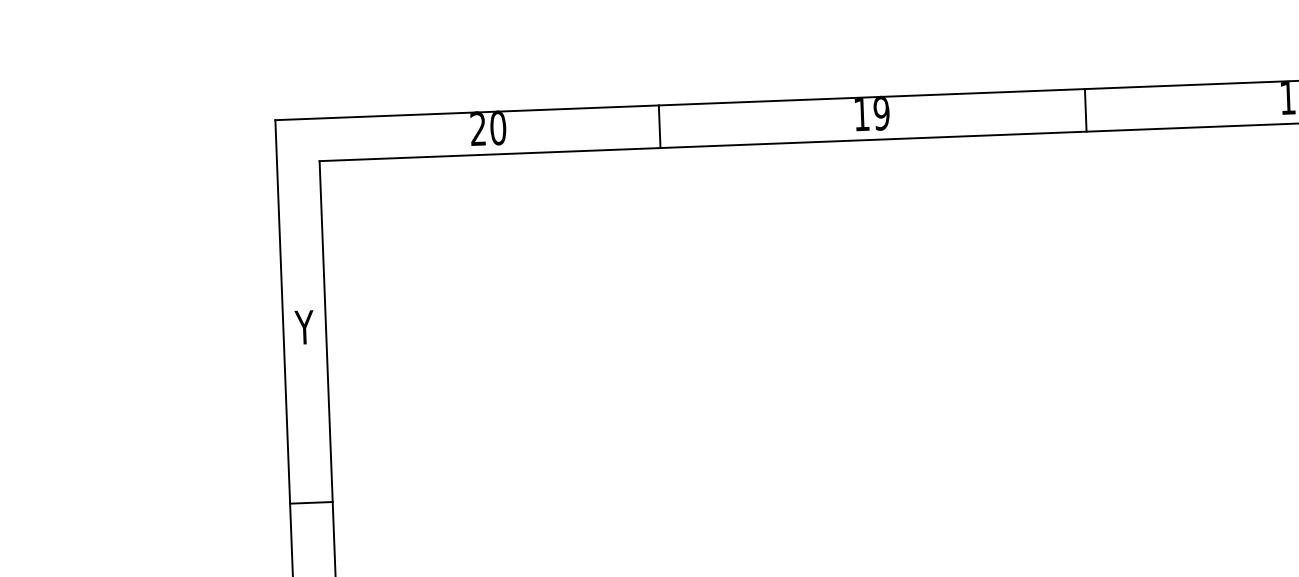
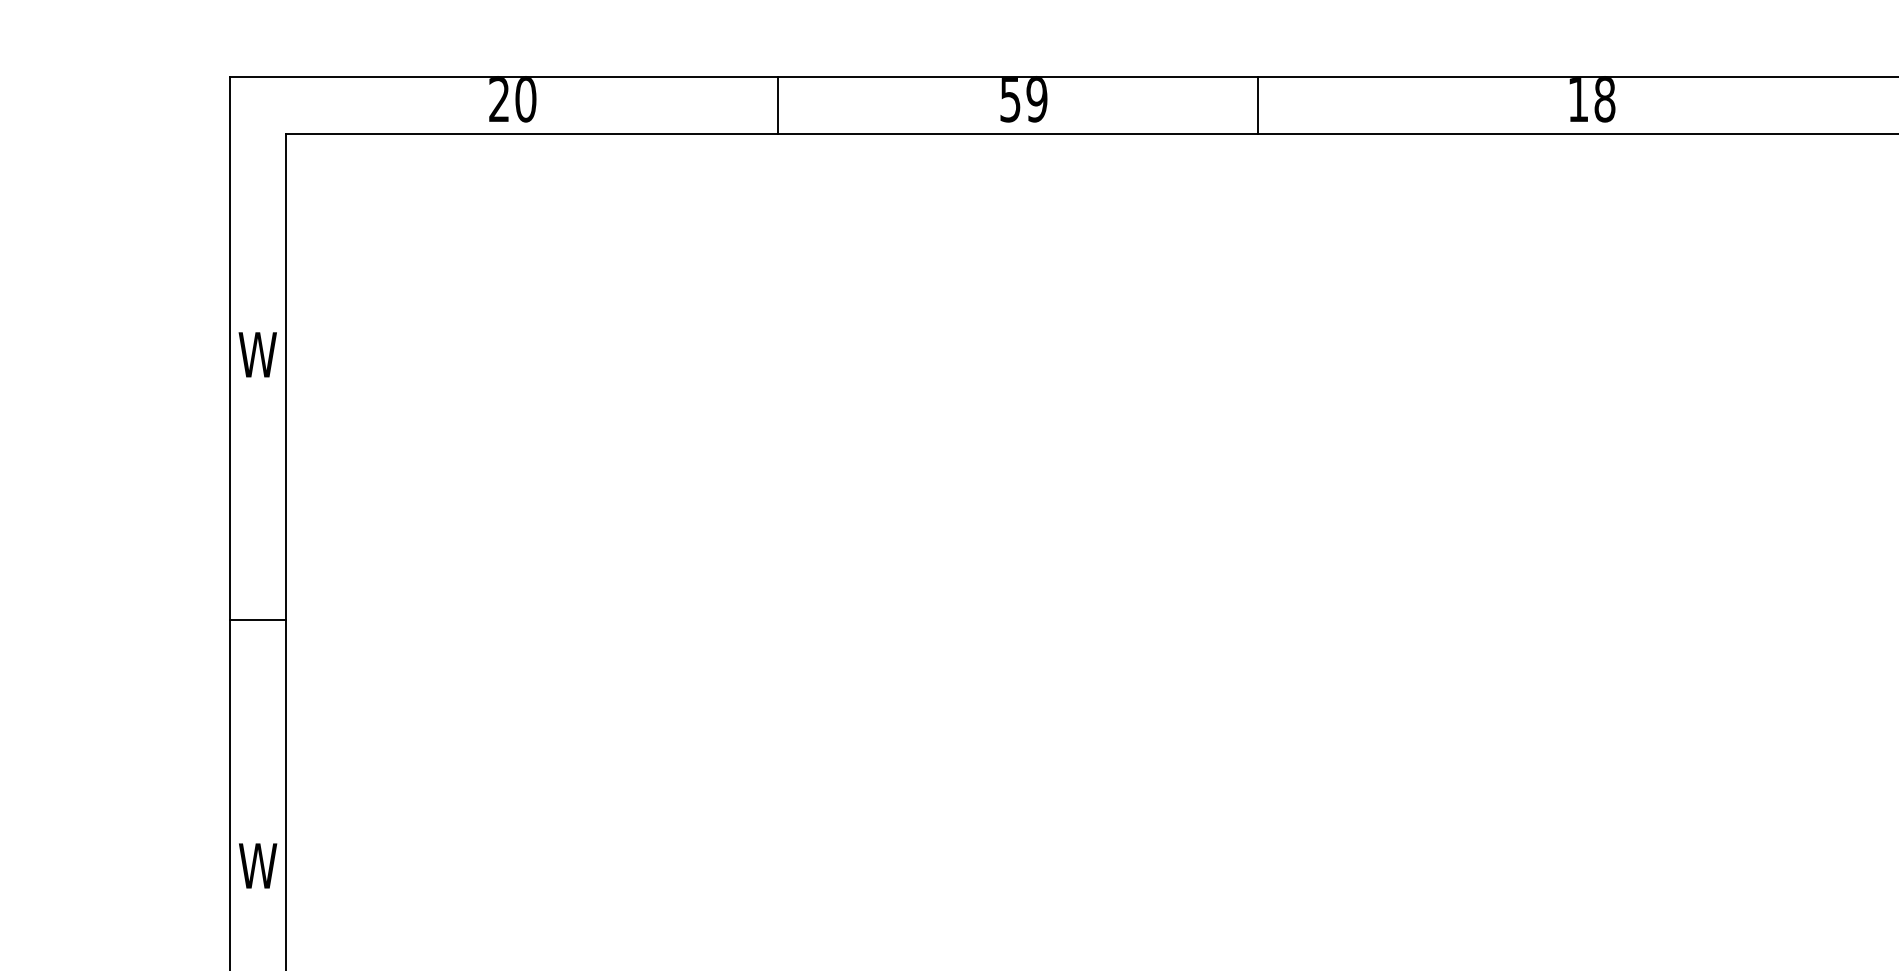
line: (1085, 110) -> (1257, 105), moved
text: (861, 114) -> (1010, 100), 19 -> 59
line: (659, 126) -> (777, 105), moved
text: (304, 327) -> (257, 354), Y -> W
line: (310, 502) -> (257, 619), moved

